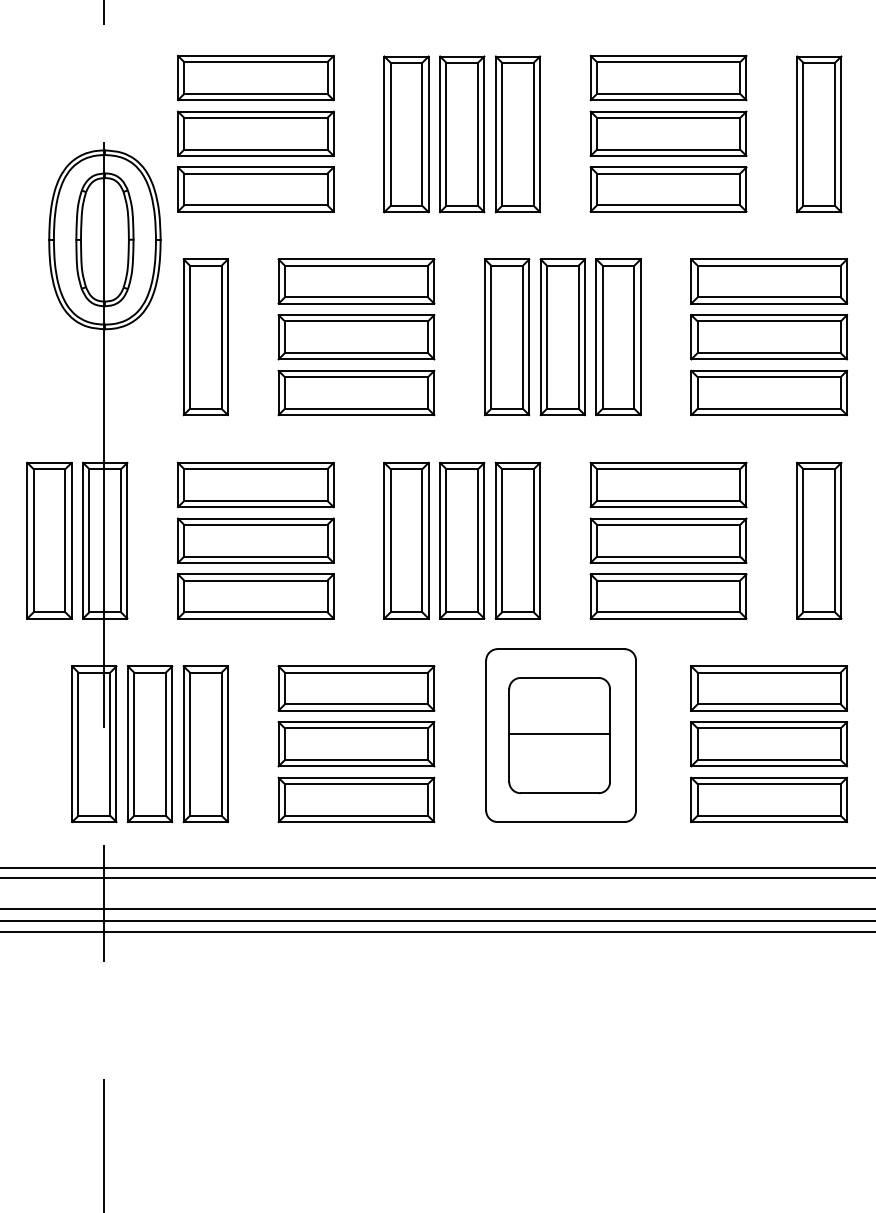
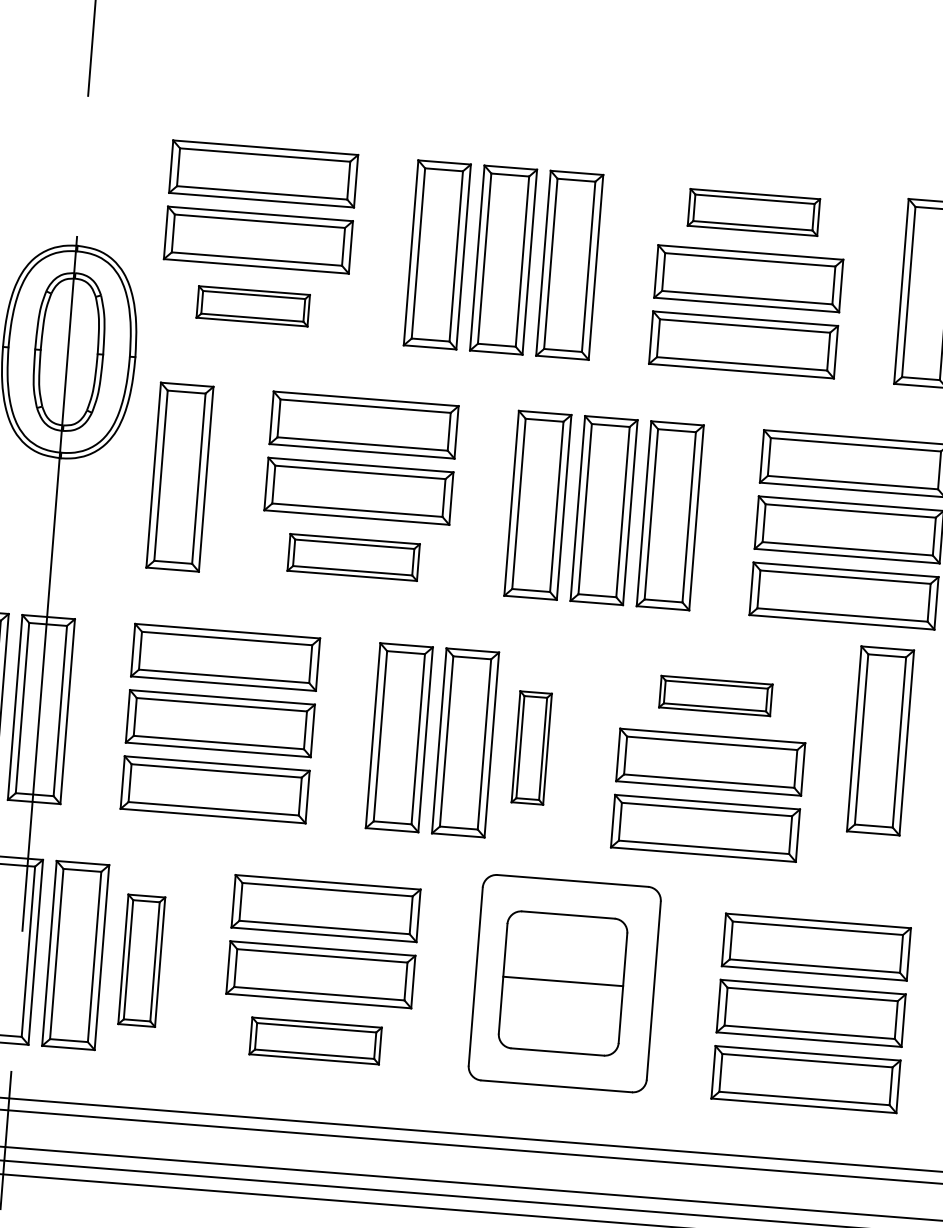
part: (668, 77) -> (753, 211), size x0.7
part: (255, 189) -> (252, 306), size x0.6
part: (356, 392) -> (353, 556), size x0.7
part: (668, 484) -> (715, 695), size x0.6
part: (517, 540) -> (531, 747), size x0.6
part: (819, 540) -> (880, 740), moved
part: (205, 744) -> (141, 960), size x0.7
part: (356, 799) -> (315, 1040), size x0.7

